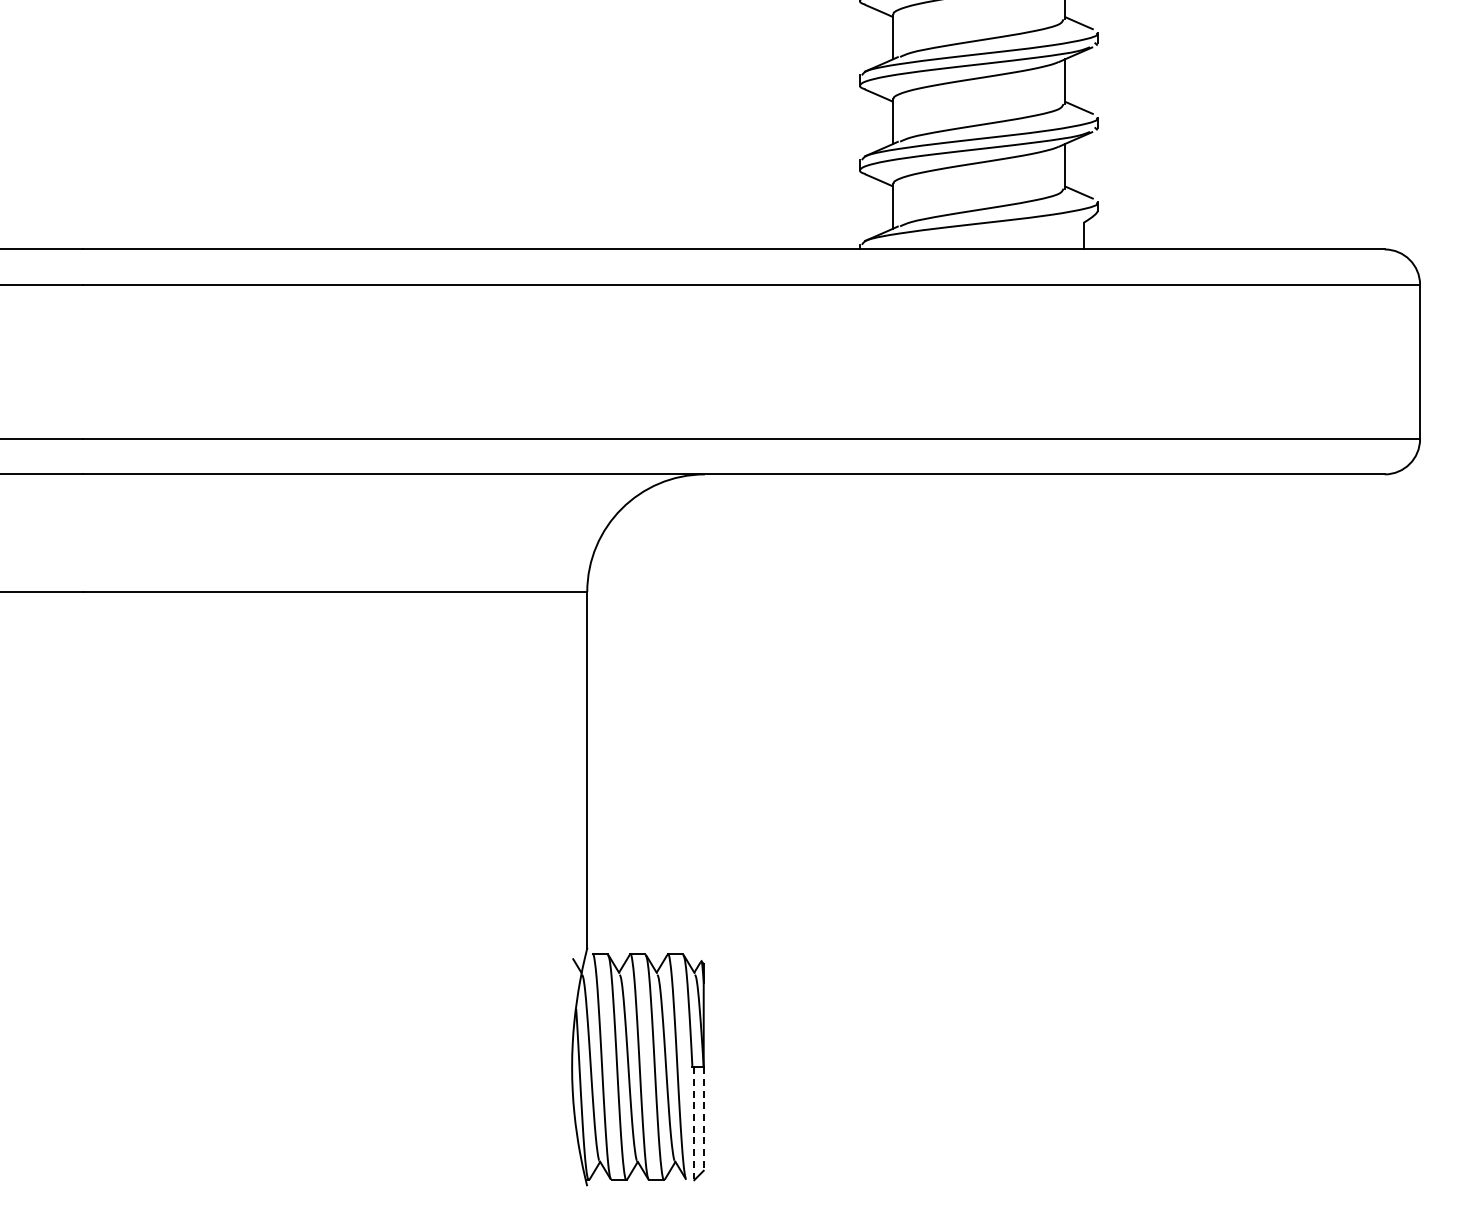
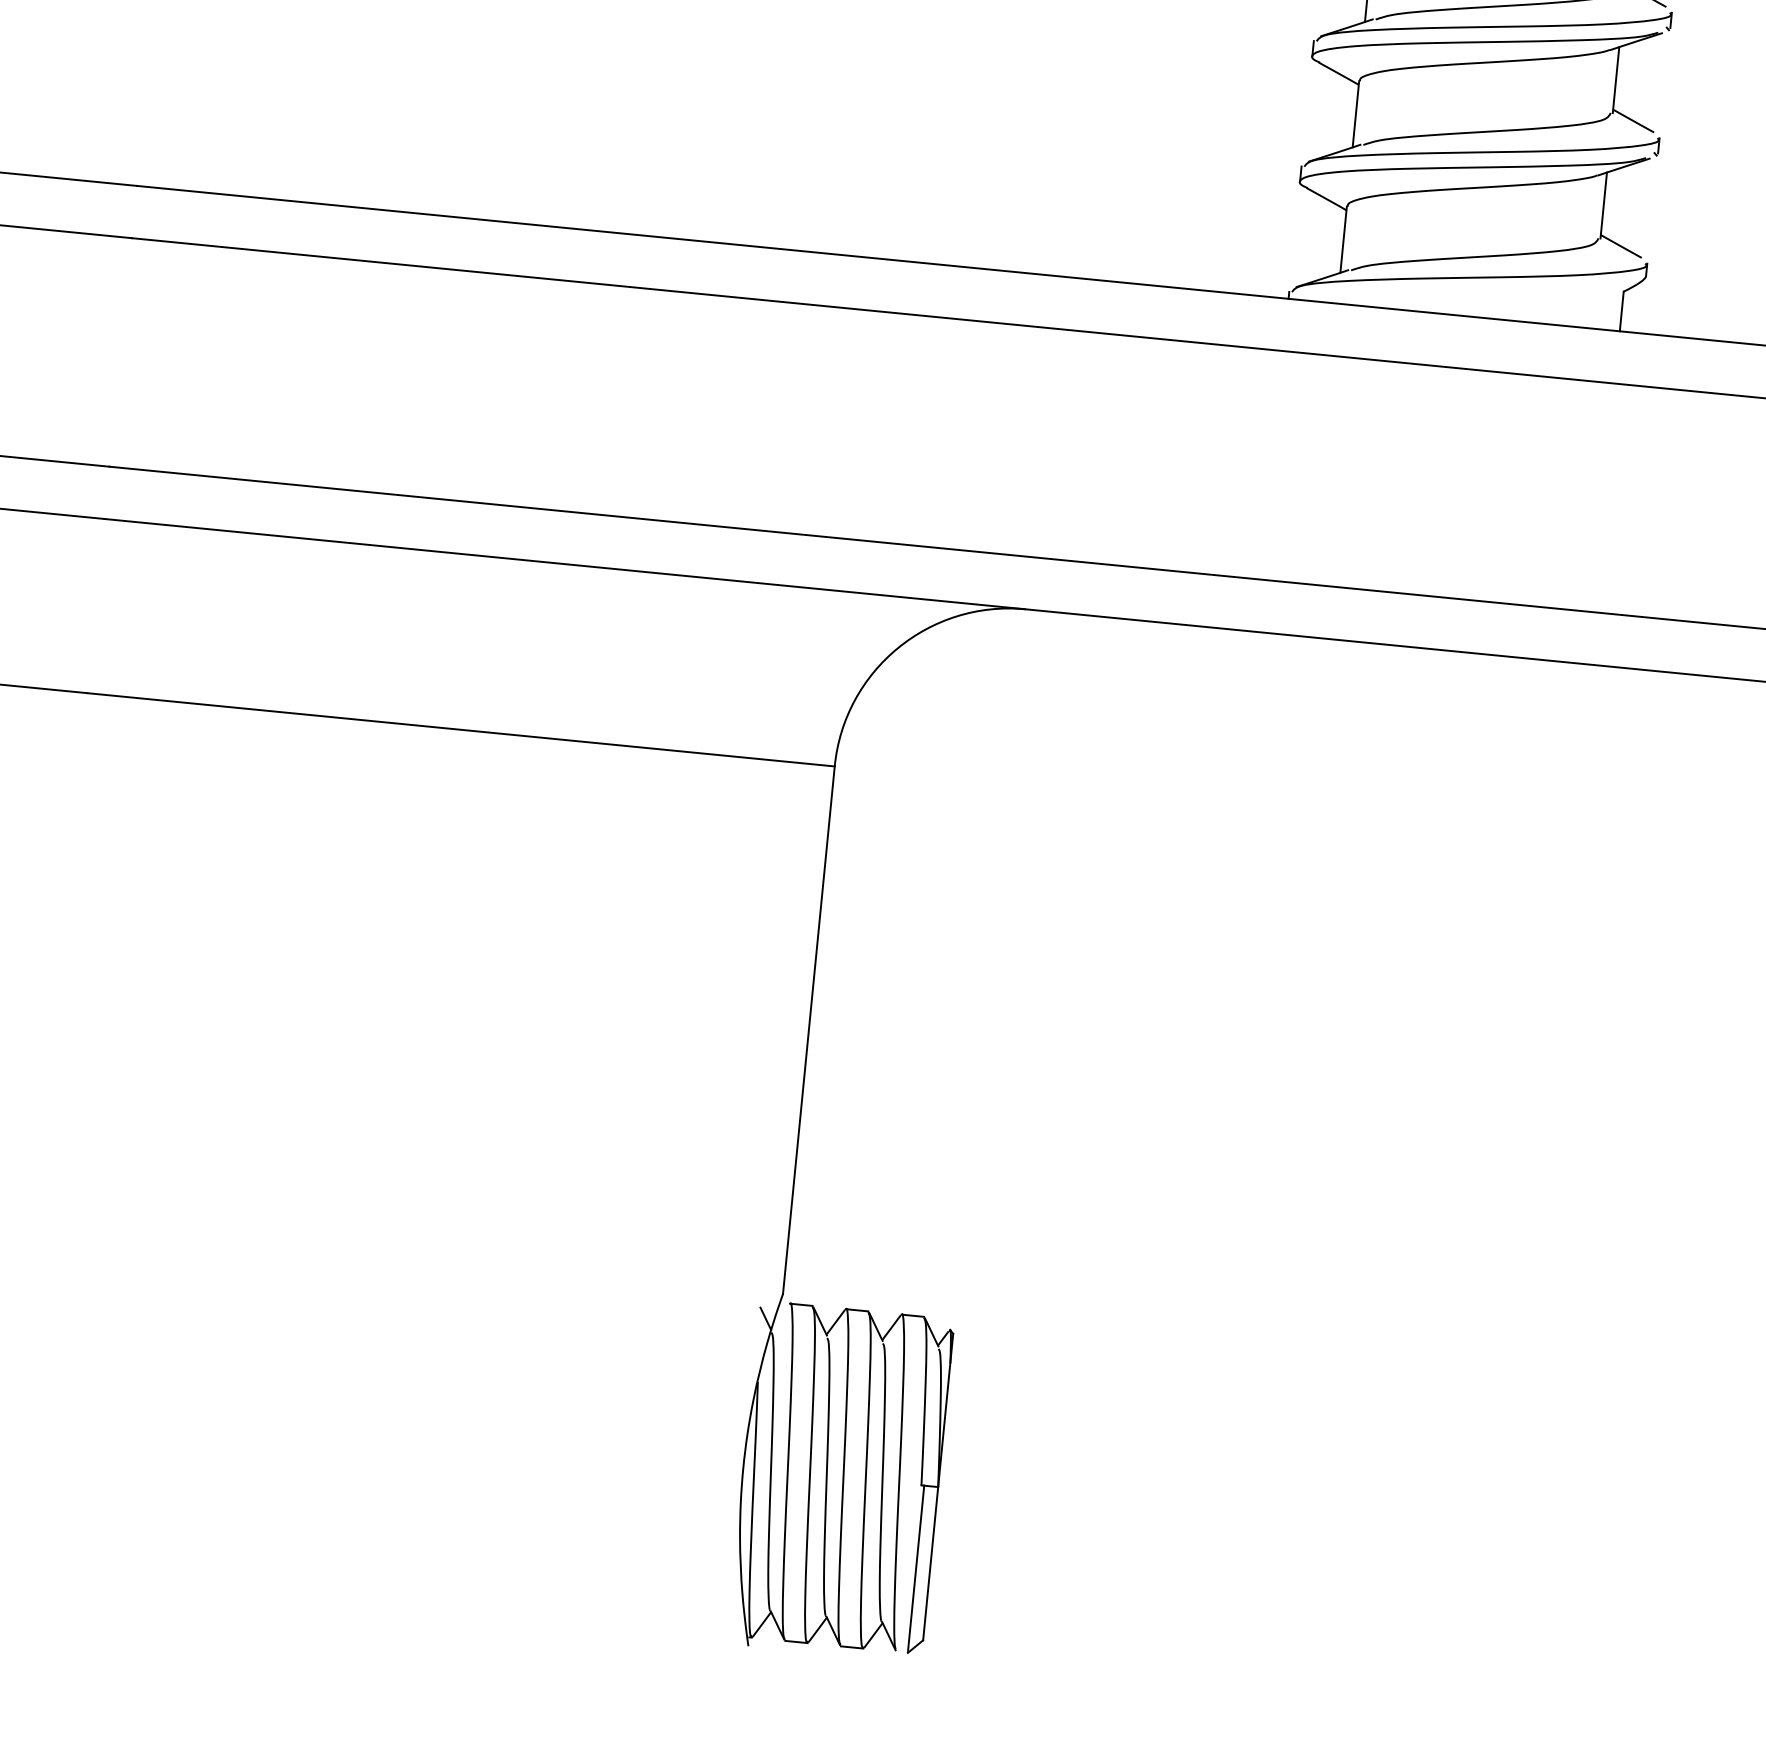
line: (703, 1119) -> (930, 1564), dashed -> solid
line: (694, 1123) -> (916, 1569), dashed -> solid

